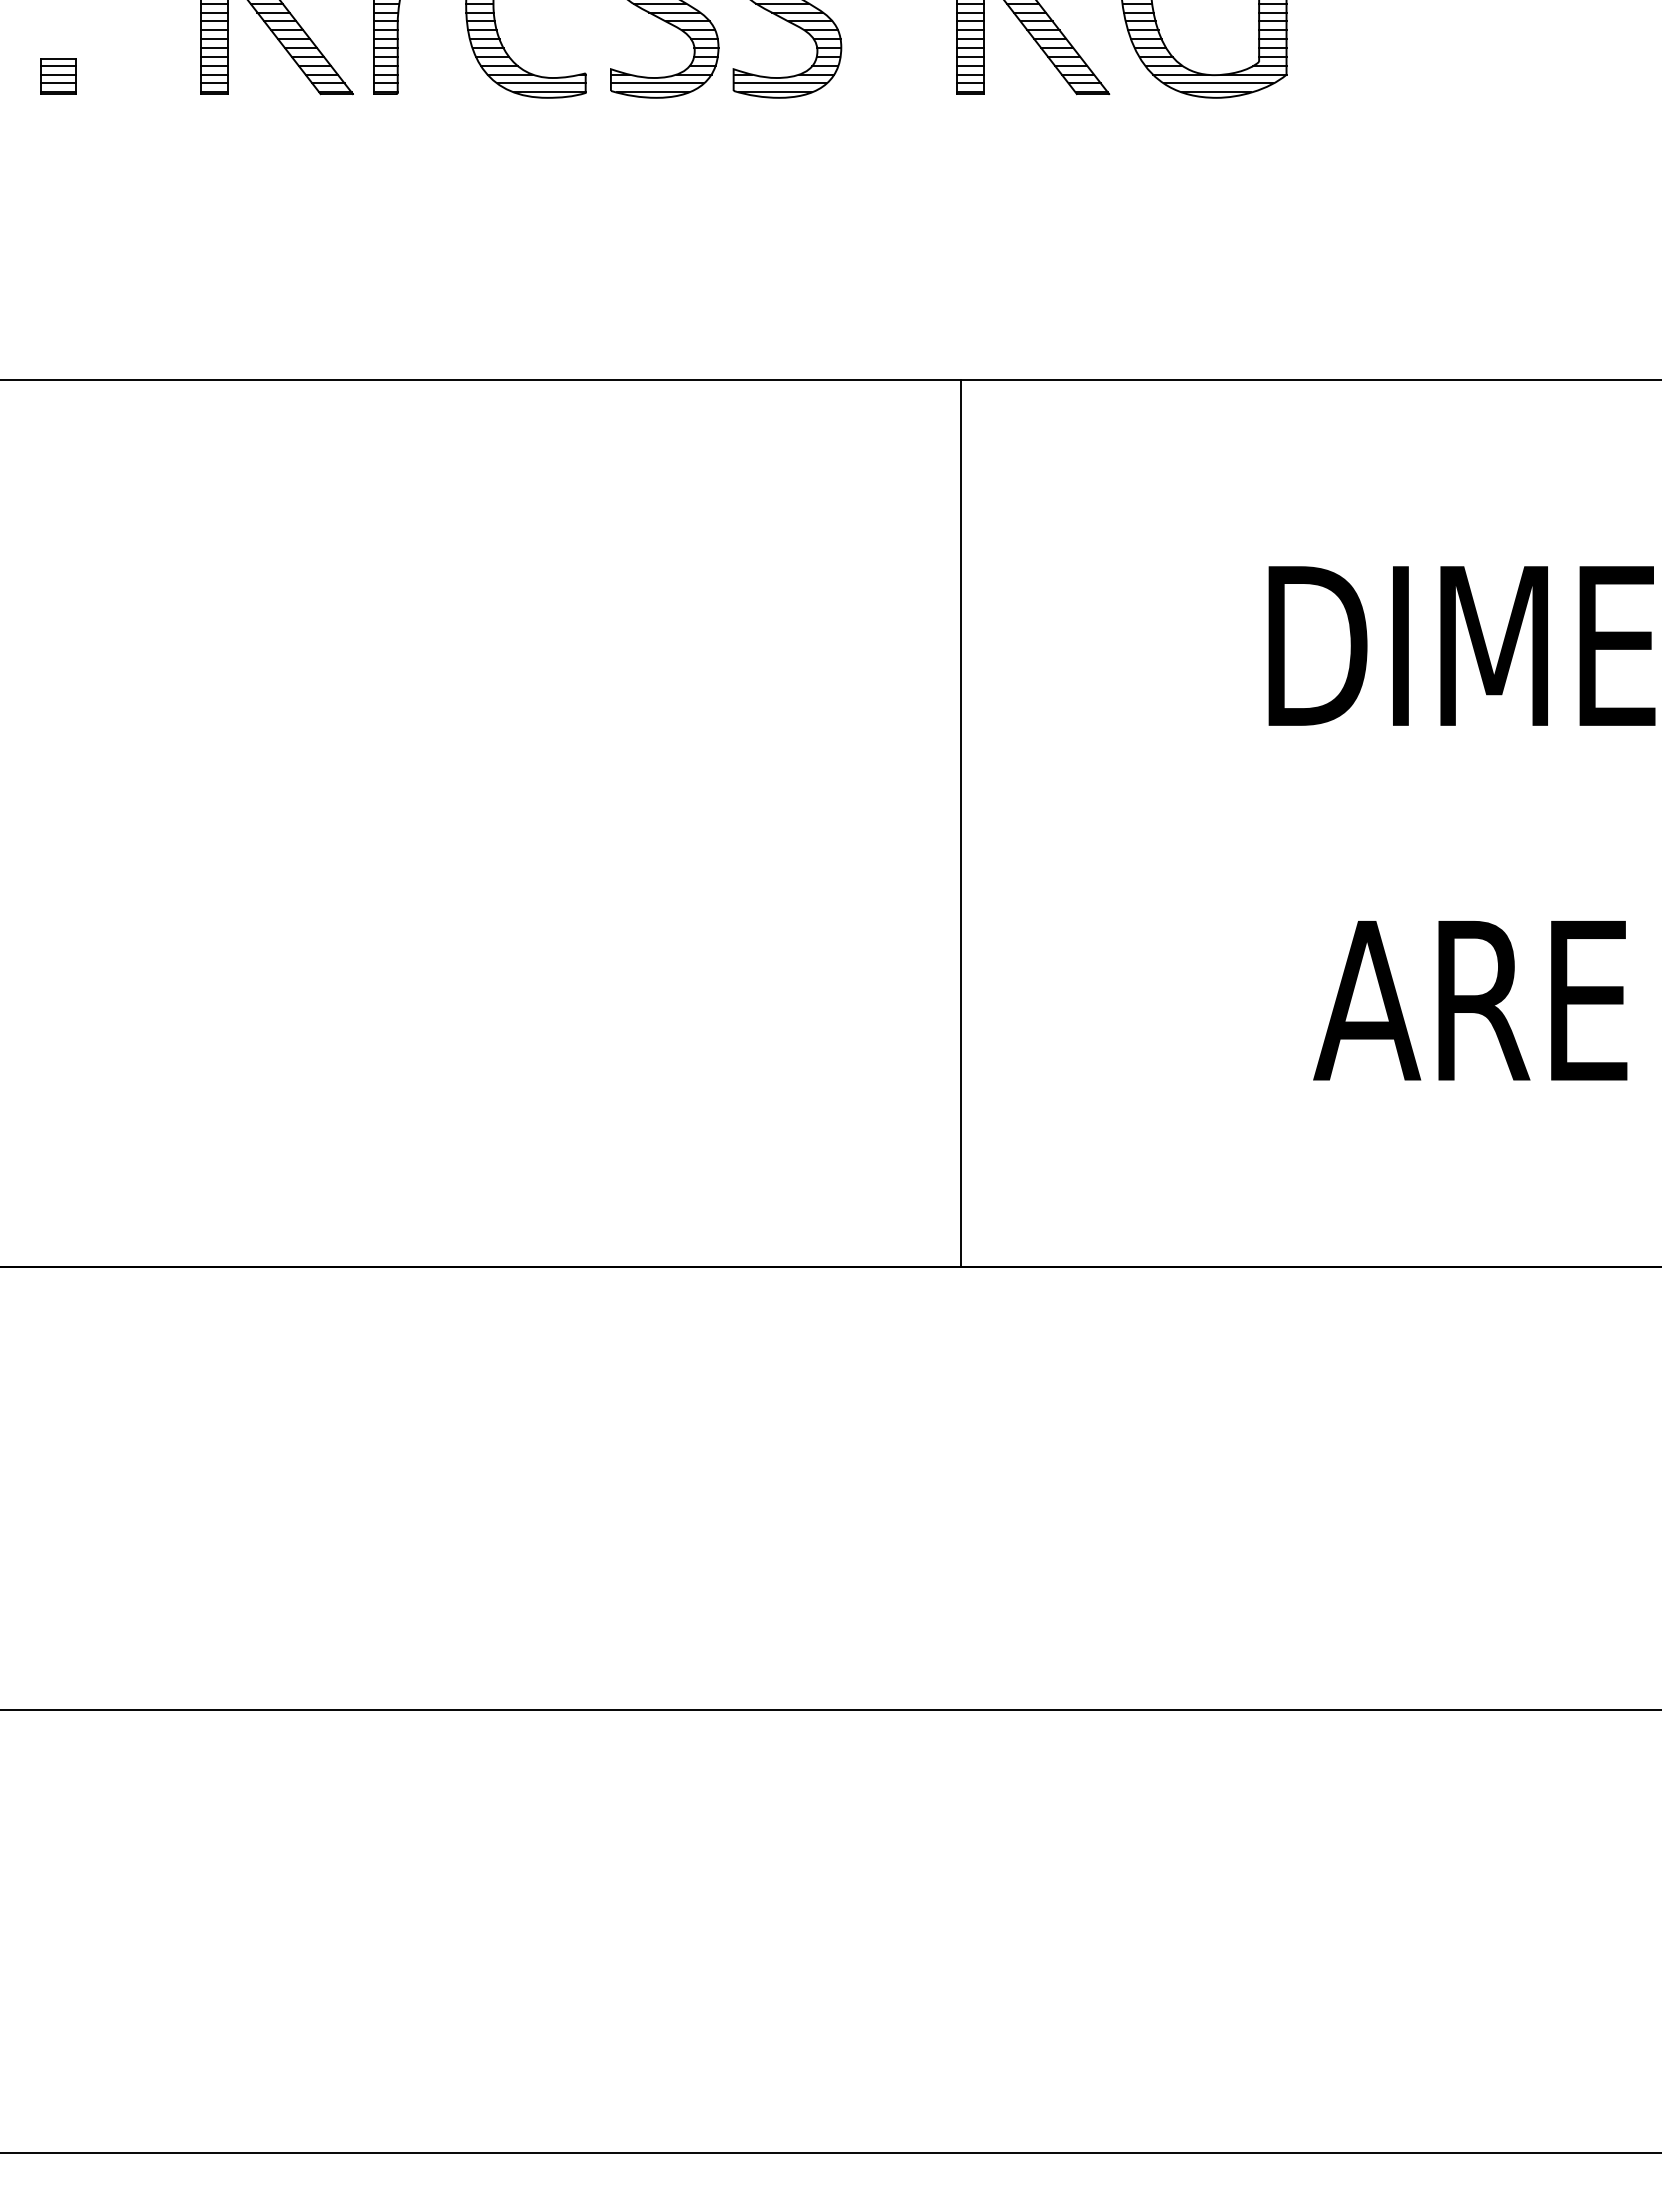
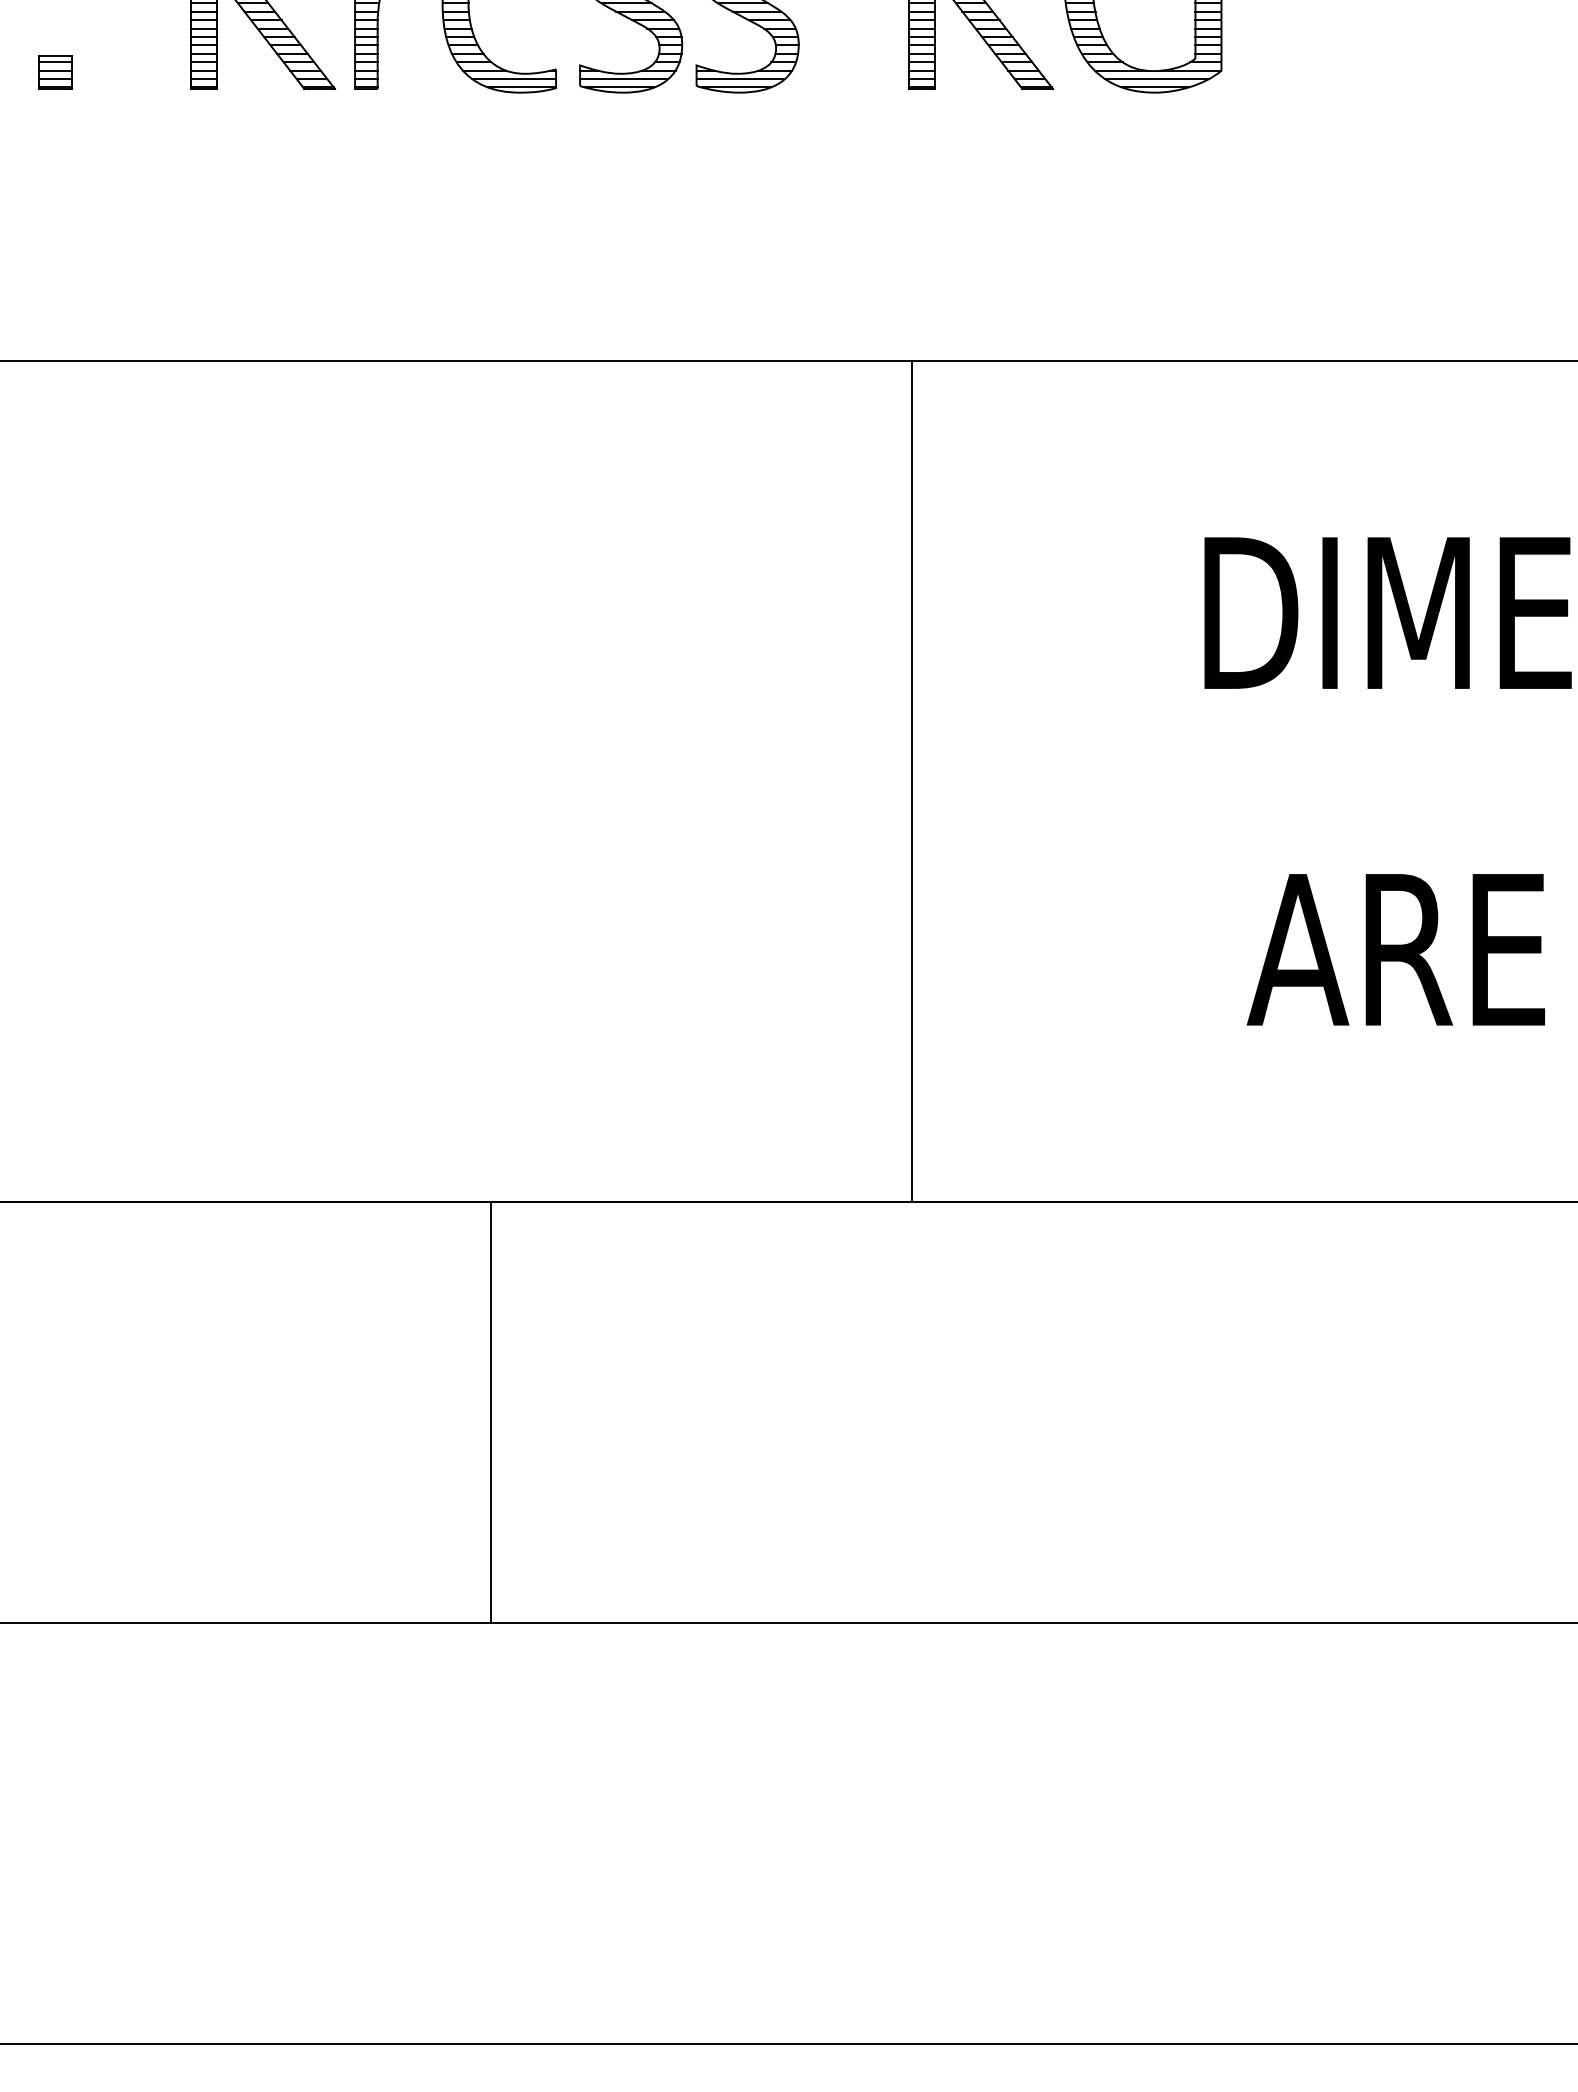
line: (517, 1487) -> (491, 1411), added

